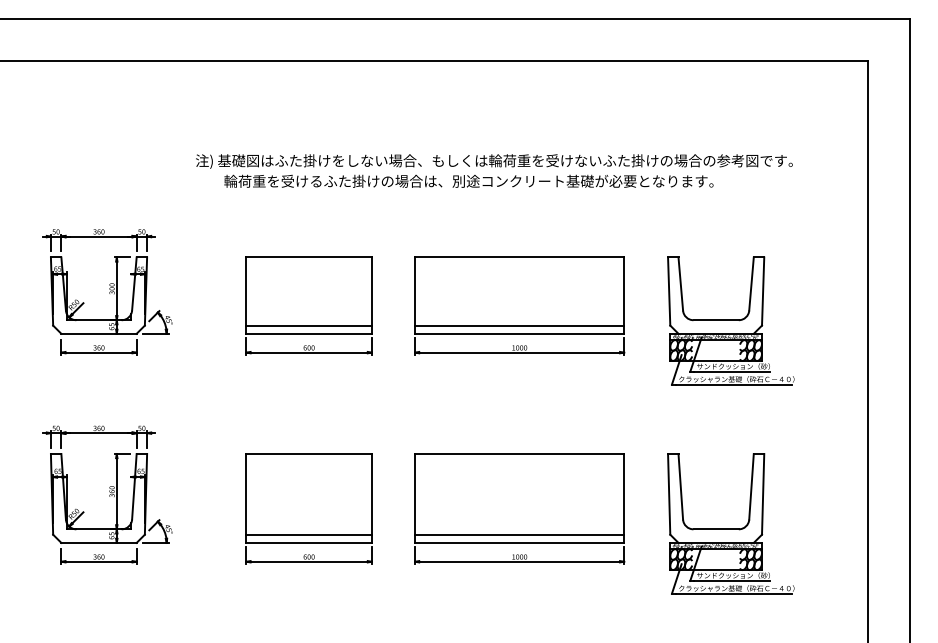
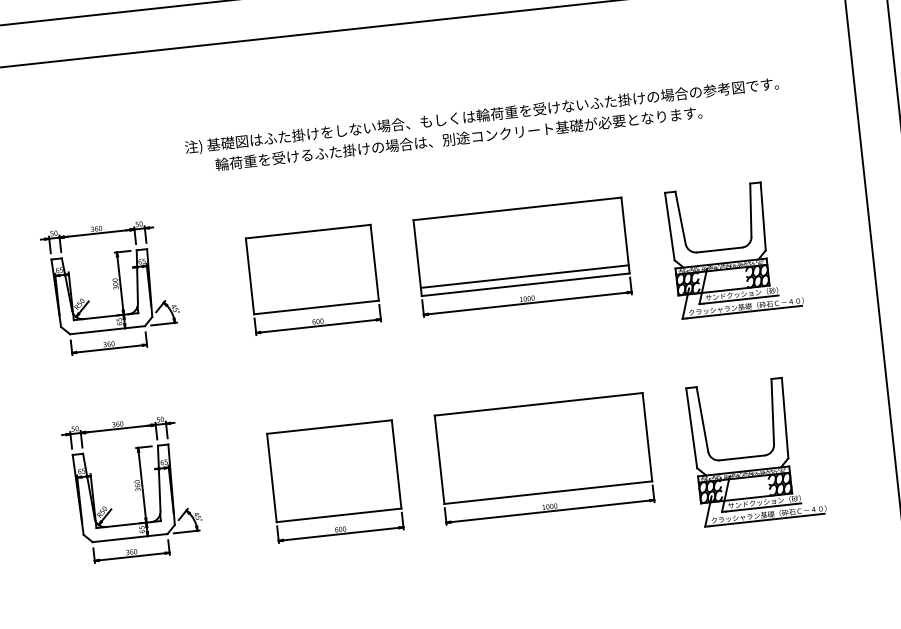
line: (308, 325) -> (314, 299), removed
line: (308, 534) -> (337, 507), removed
line: (519, 534) -> (547, 484), removed

